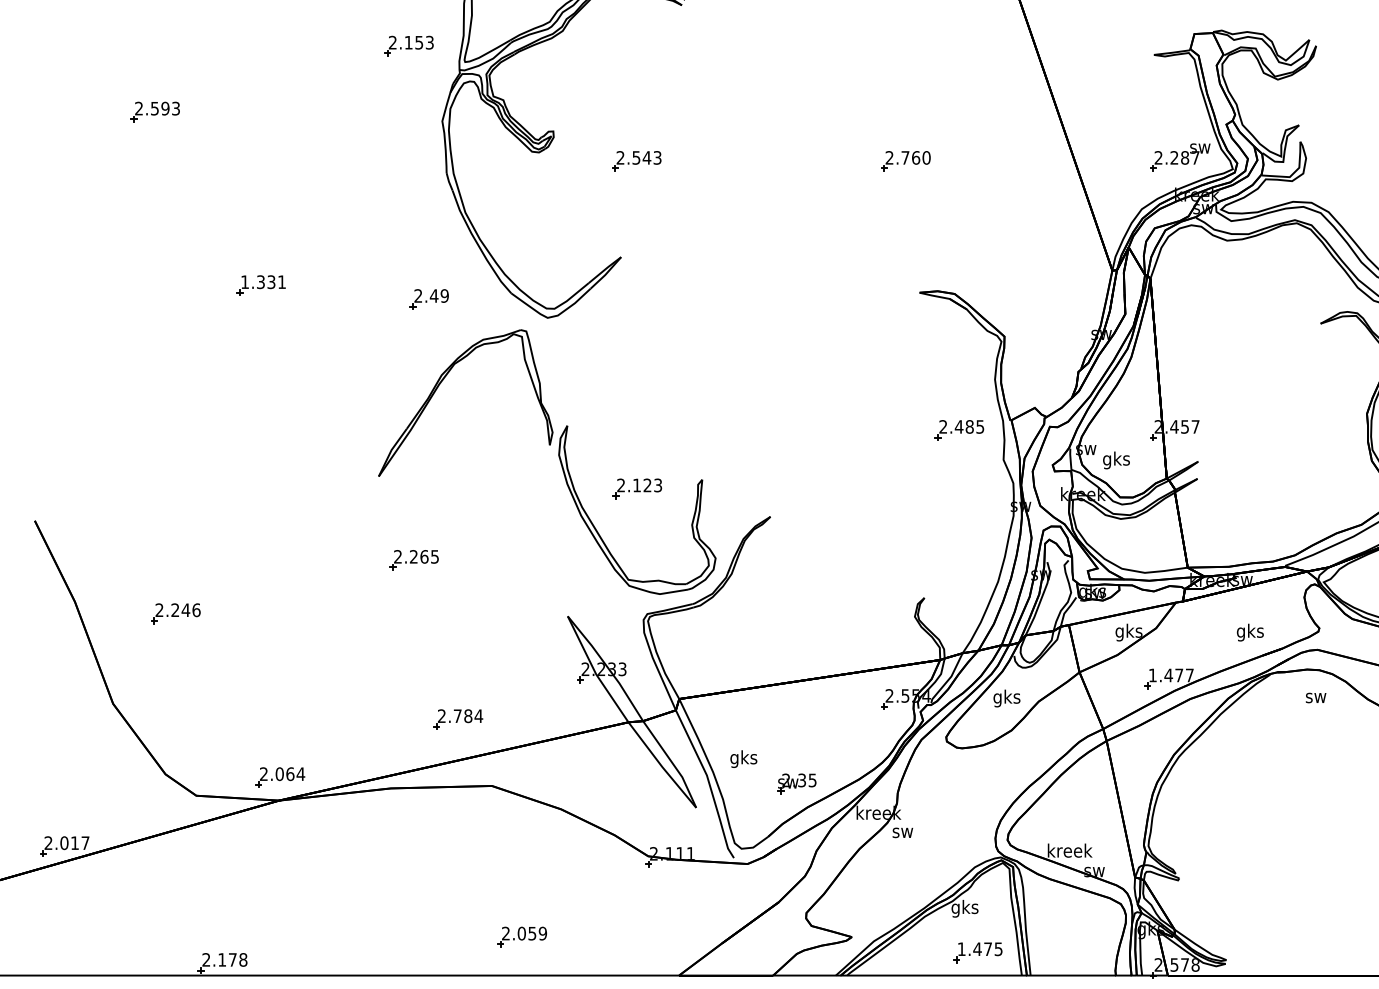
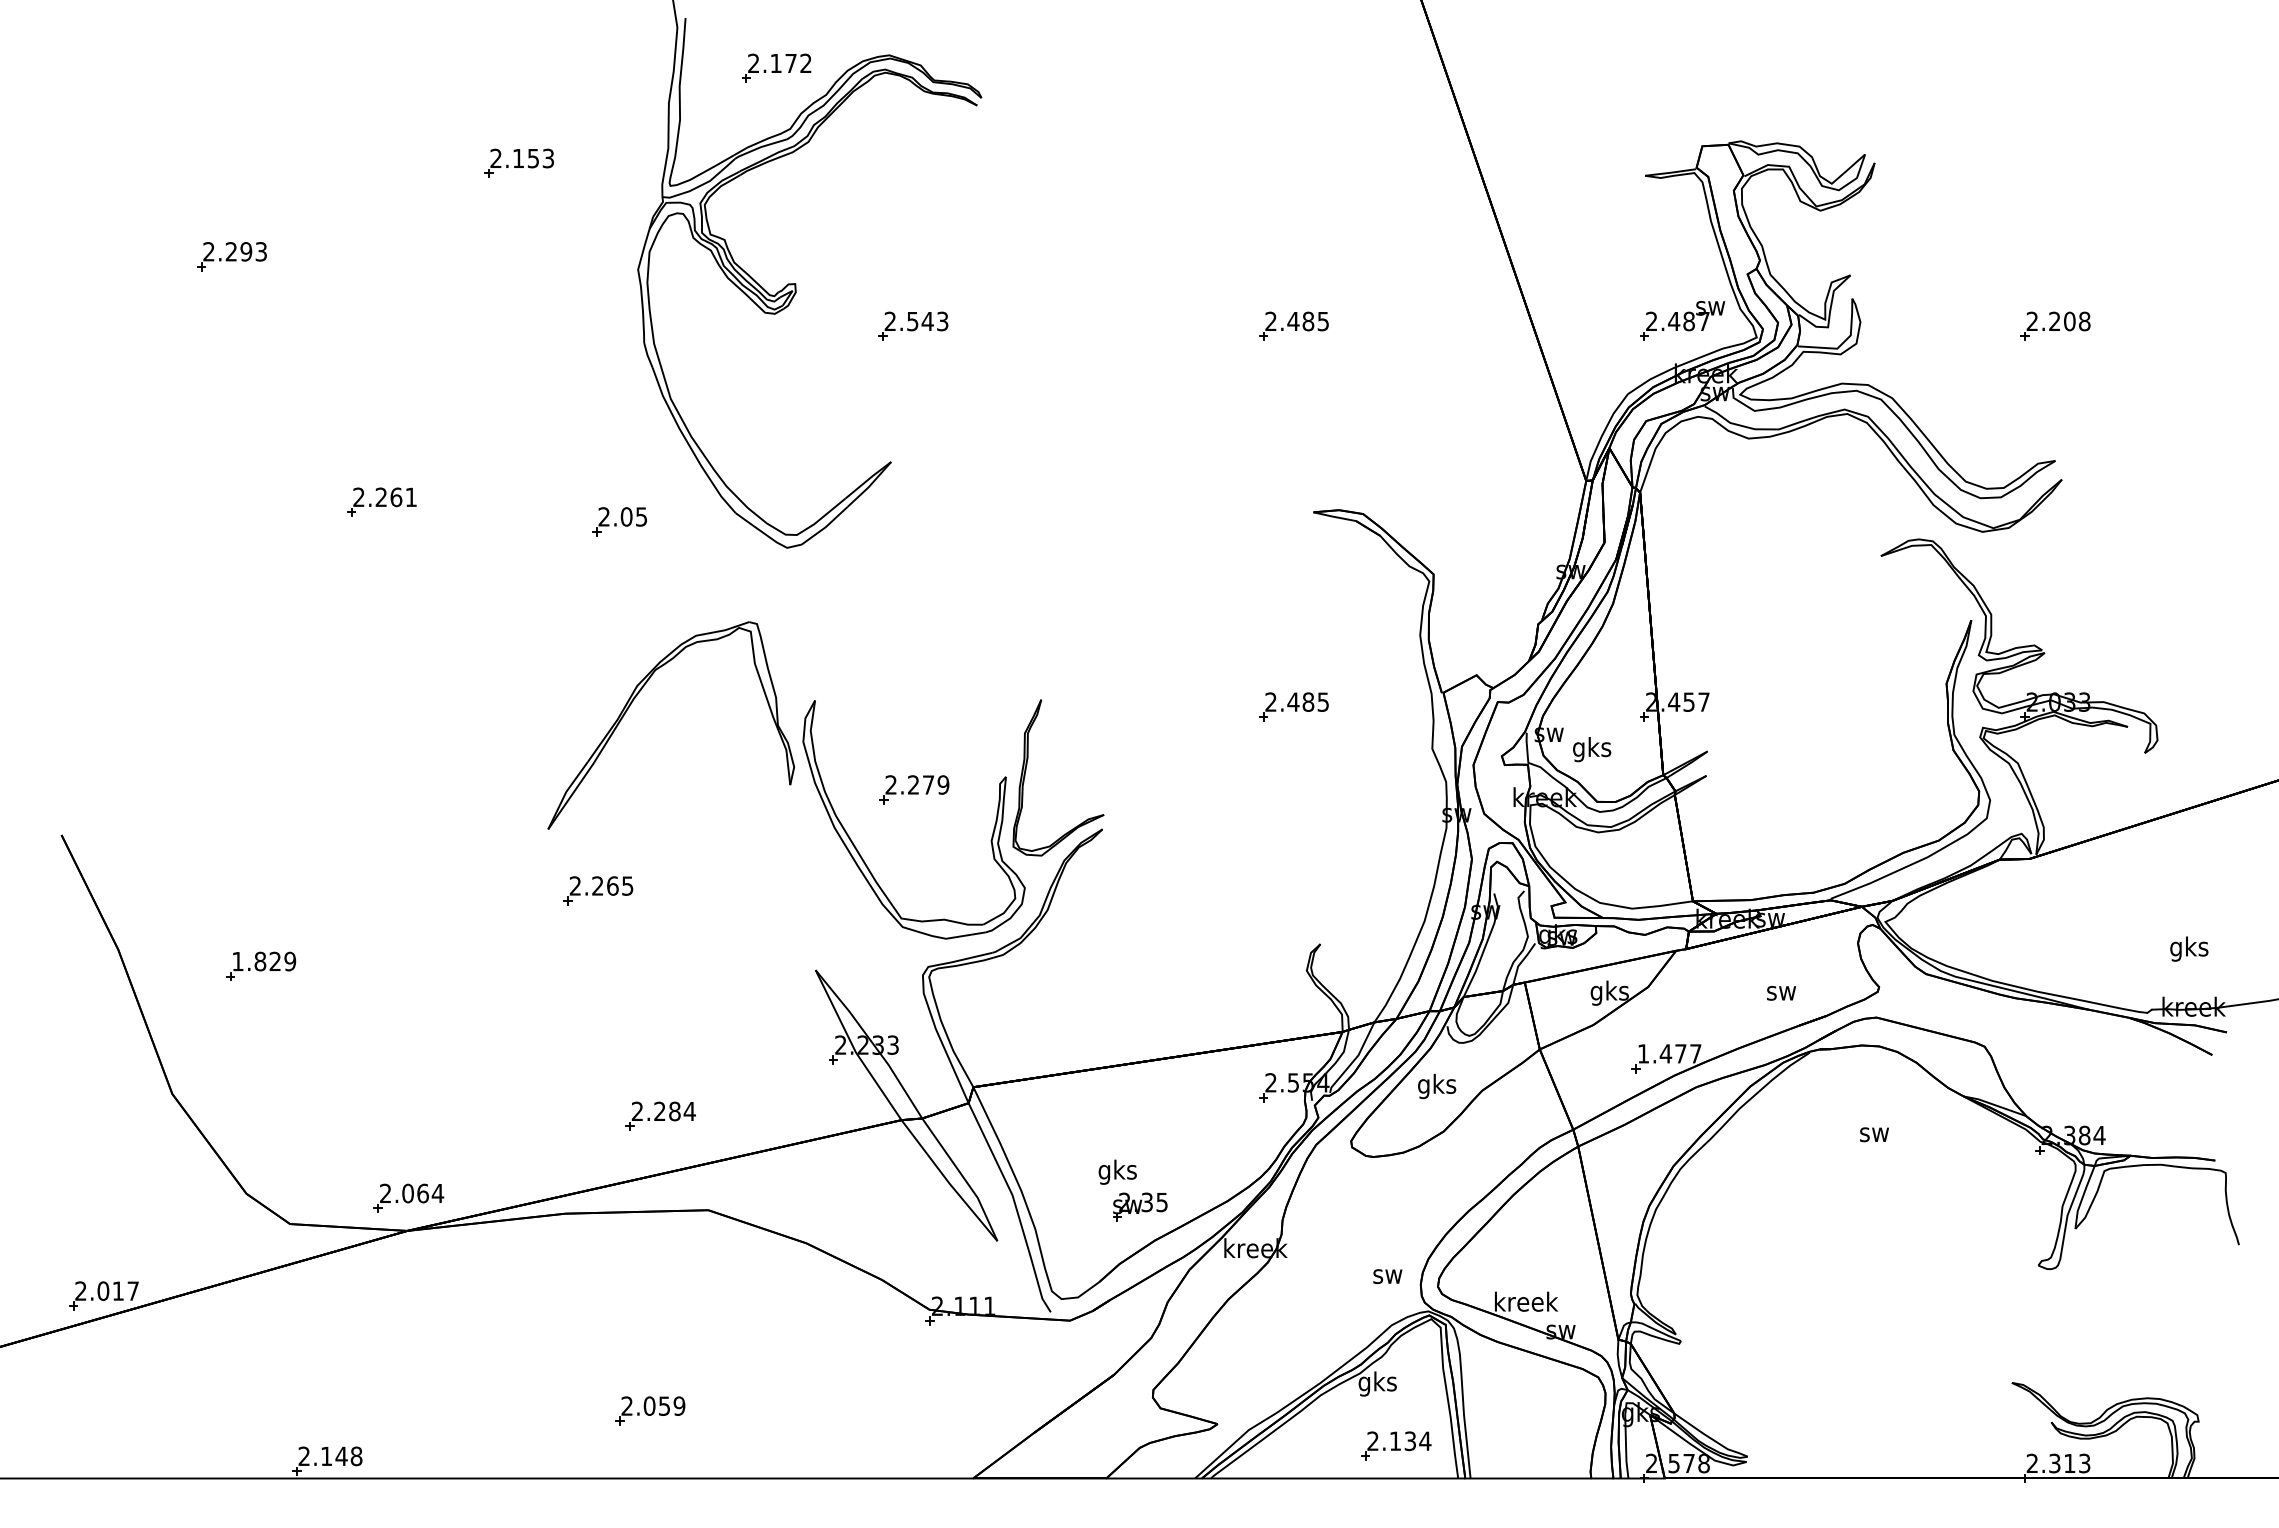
part: (408, 45) -> (518, 162), moved
text: (154, 108) -> (230, 251), 2.593 -> 2.293
text: (916, 157) -> (1308, 321), 2.760 -> 2.485
text: (1174, 157) -> (1674, 320), 2.287 -> 2.487
text: (258, 282) -> (377, 497), 1.331 -> 2.261
text: (439, 295) -> (633, 516), 2.49 -> 2.05
part: (439, 386) -> (633, 701), moved
part: (959, 429) -> (1293, 706), moved
part: (716, 475) -> (1026, 771), added
text: (647, 485) -> (928, 784), 2.123 -> 2.279
text: (178, 610) -> (264, 961), 2.246 -> 1.829
text: (1250, 632) -> (1781, 992), gks -> sw
text: (1316, 697) -> (1874, 1134), moved
text: (457, 715) -> (659, 1110), 2.784 -> 2.284
text: (743, 758) -> (1117, 1171), moved
text: (902, 832) -> (1387, 1276), moved
part: (522, 936) -> (650, 1410), moved
text: (980, 949) -> (1399, 1441), 1.475 -> 2.134
text: (232, 959) -> (341, 1455), 2.178 -> 2.148

